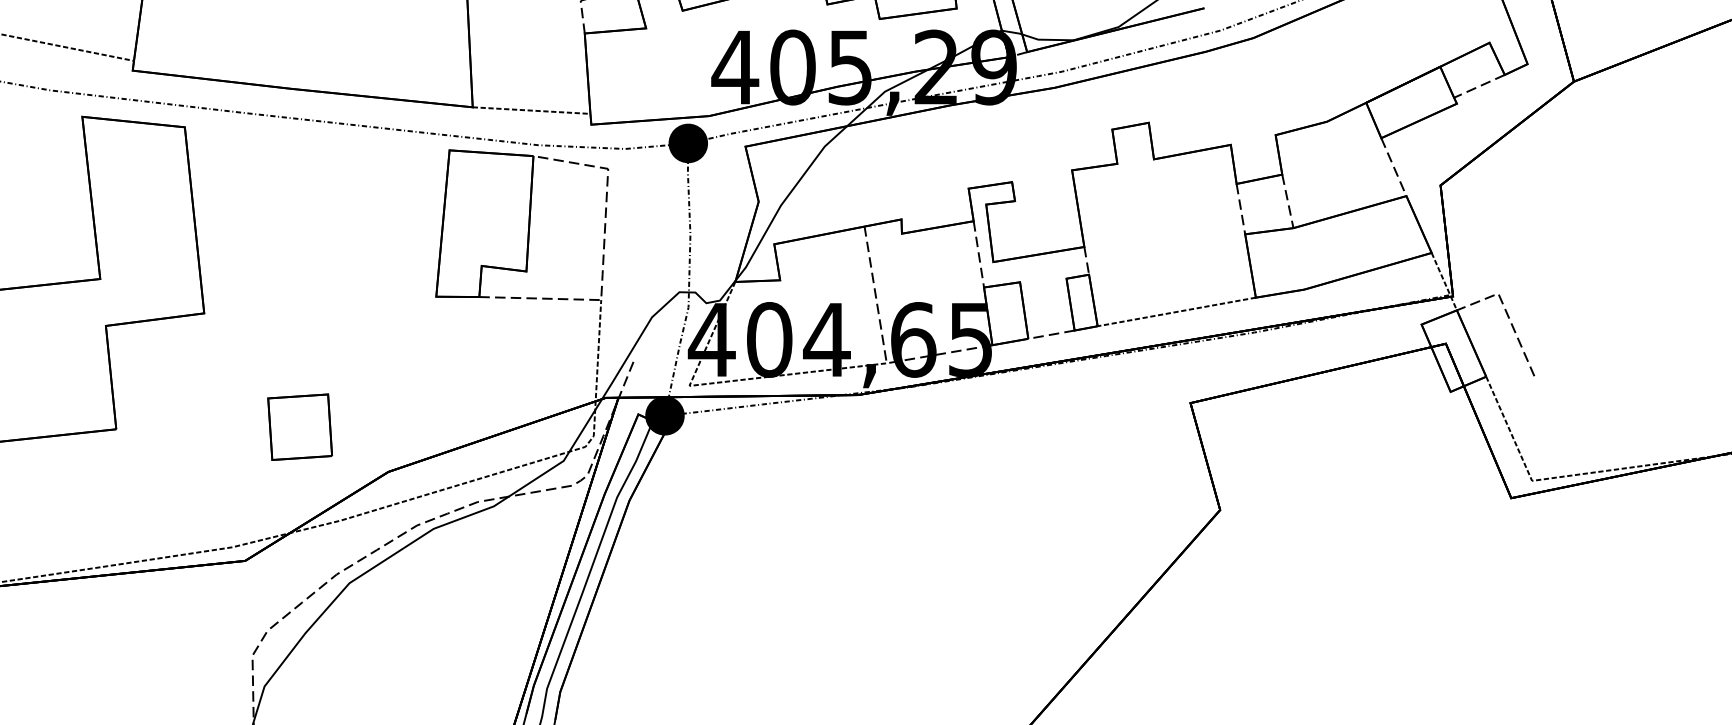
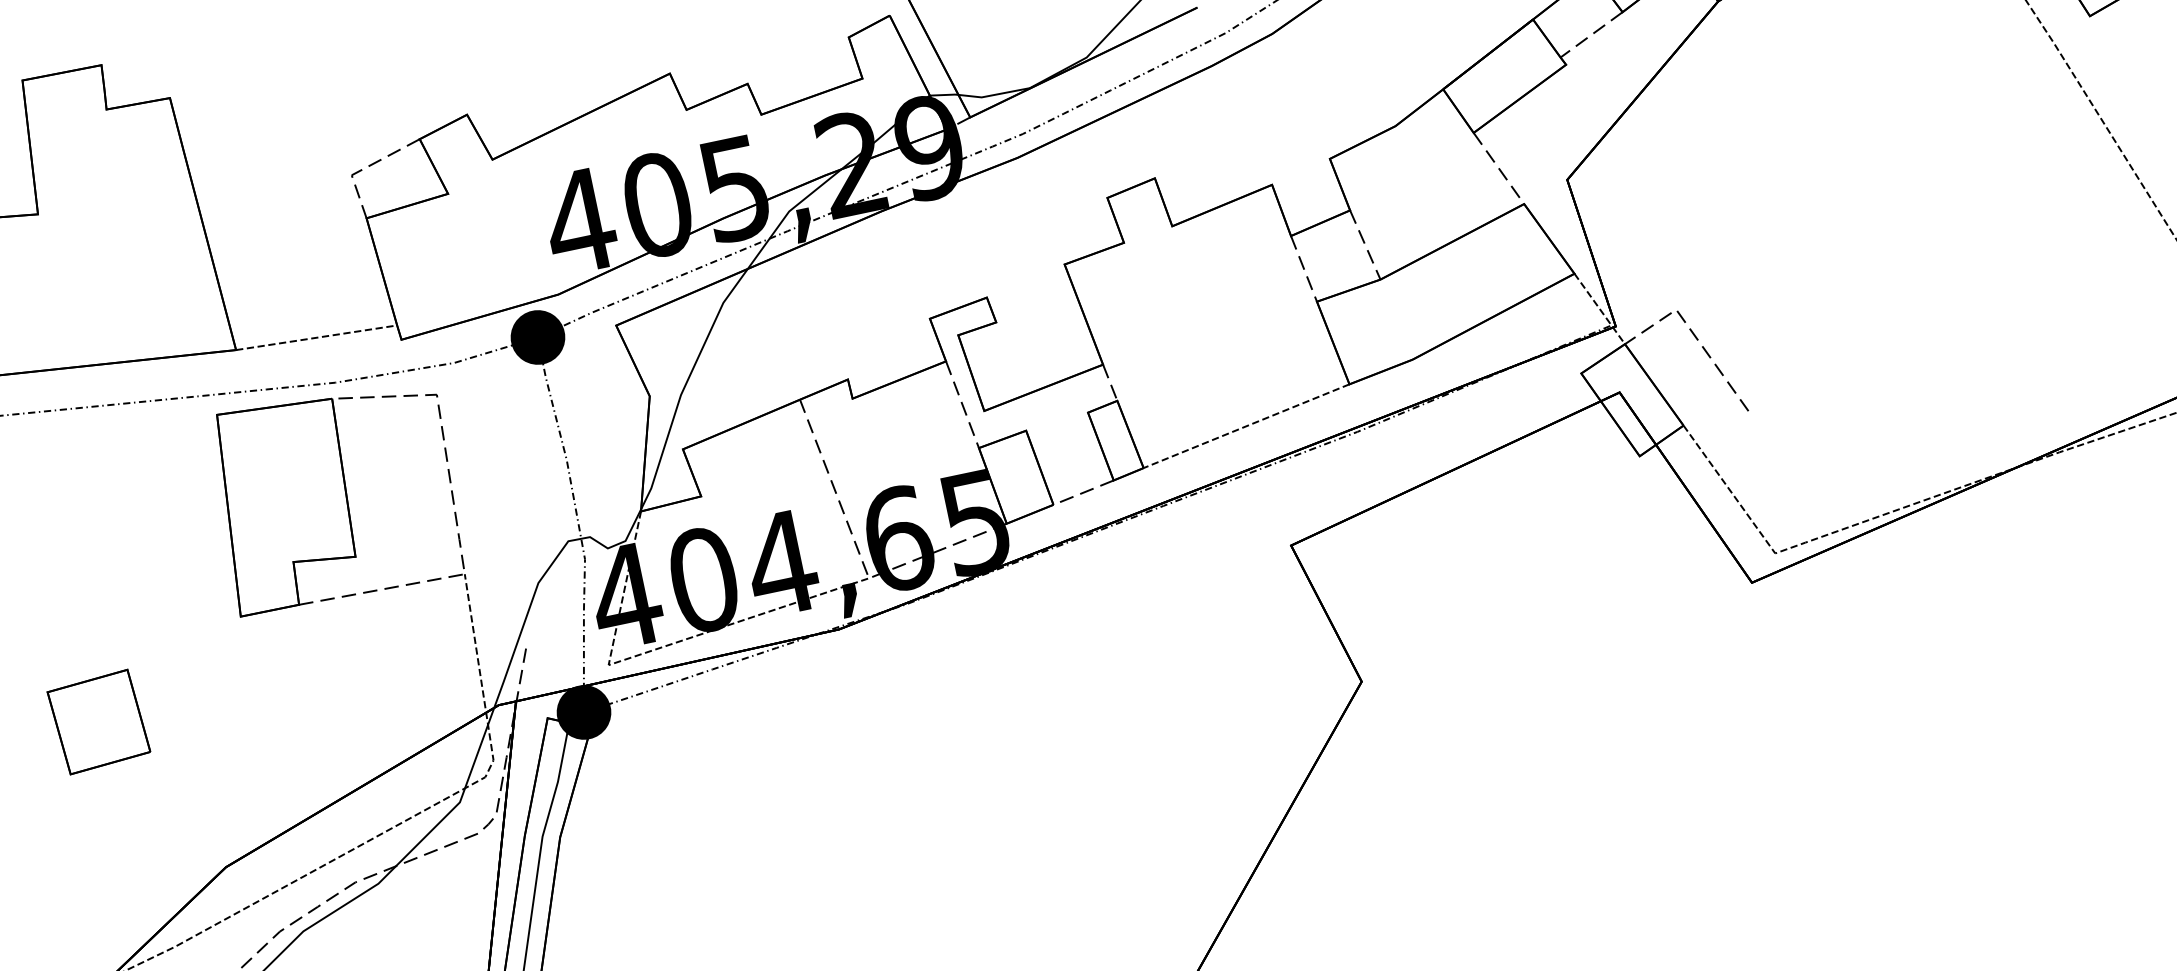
part: (299, 426) -> (97, 721), moved

